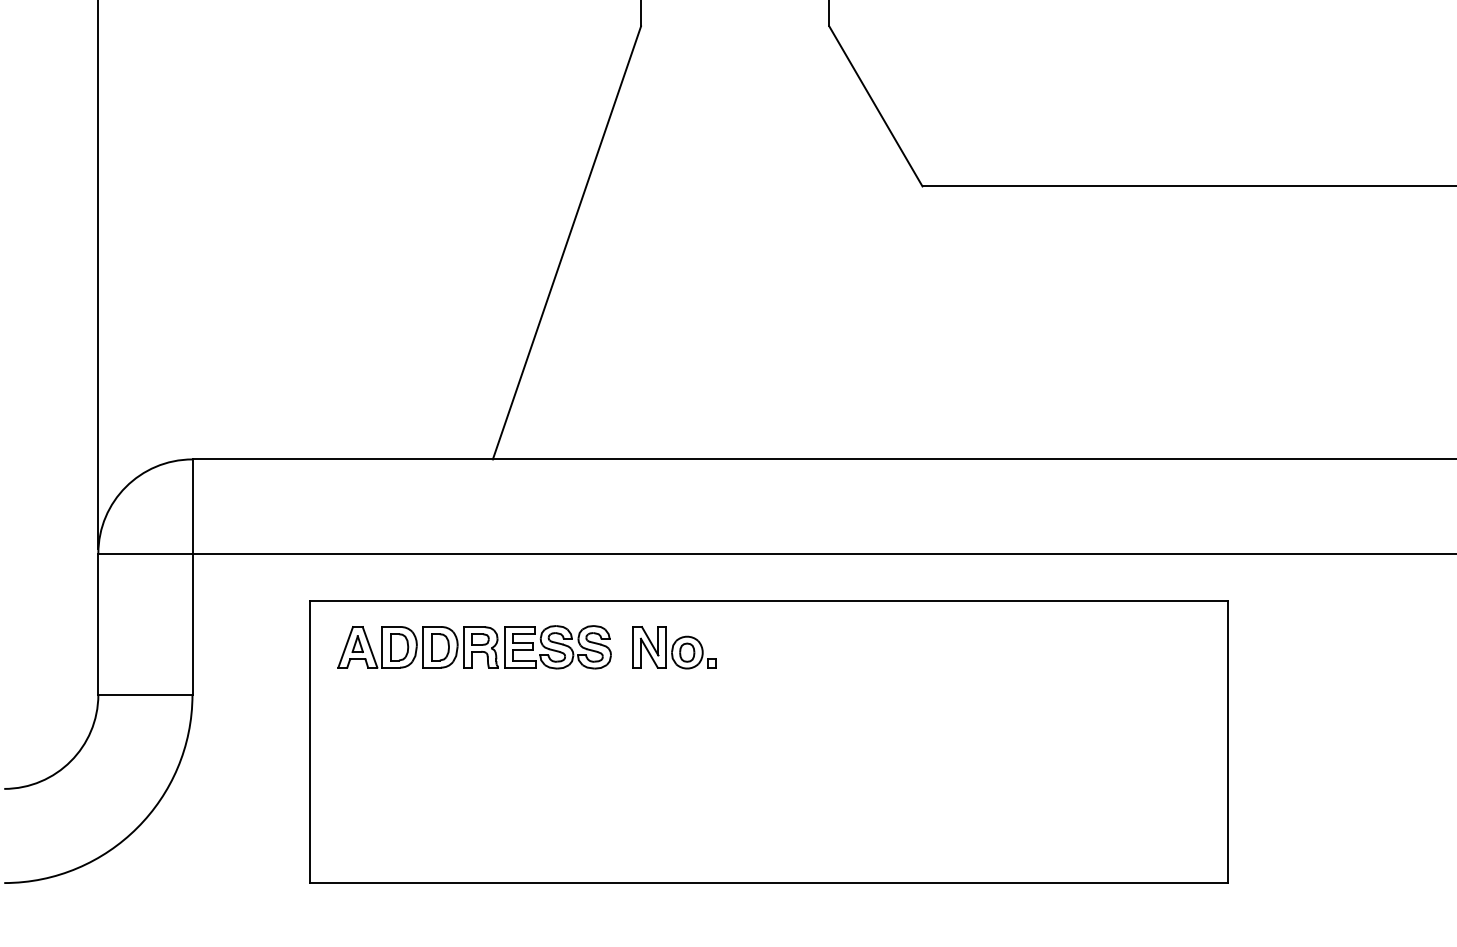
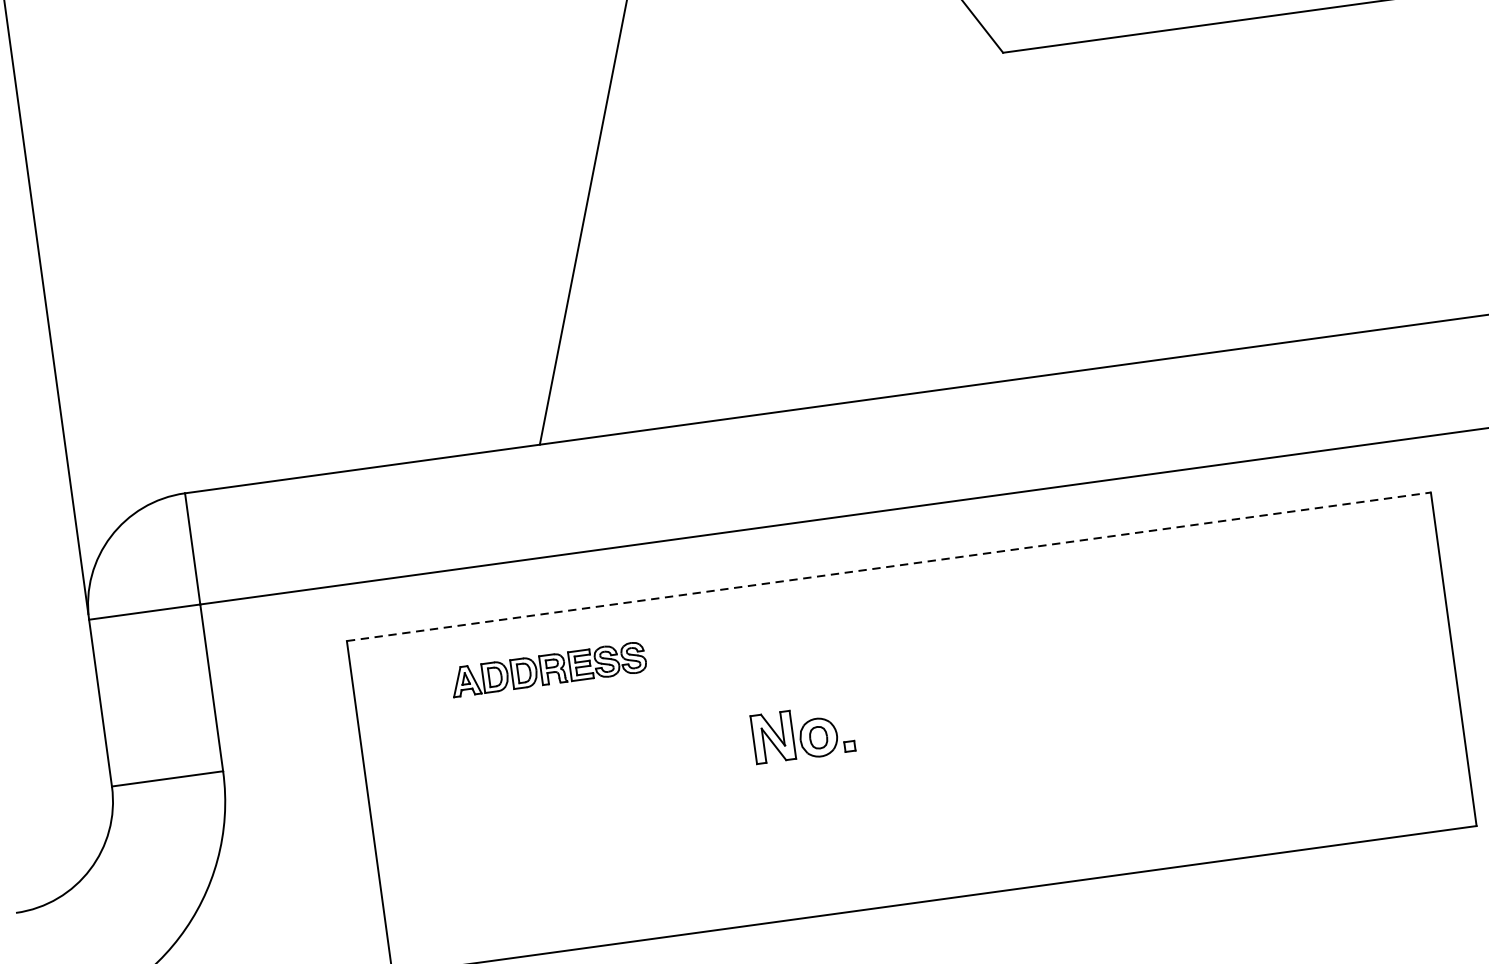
line: (769, 600) -> (889, 566), solid -> dashed
part: (474, 647) -> (548, 669), size x0.6
part: (674, 647) -> (802, 733), moved

